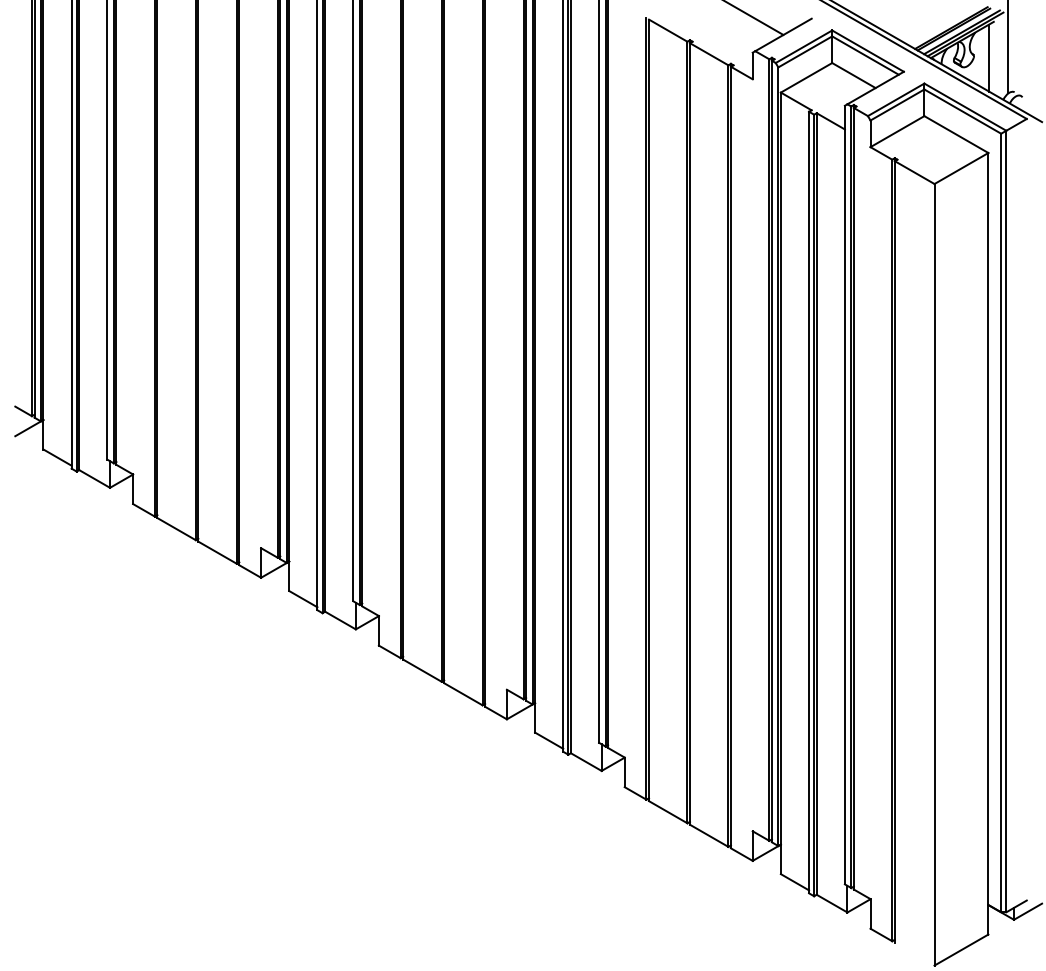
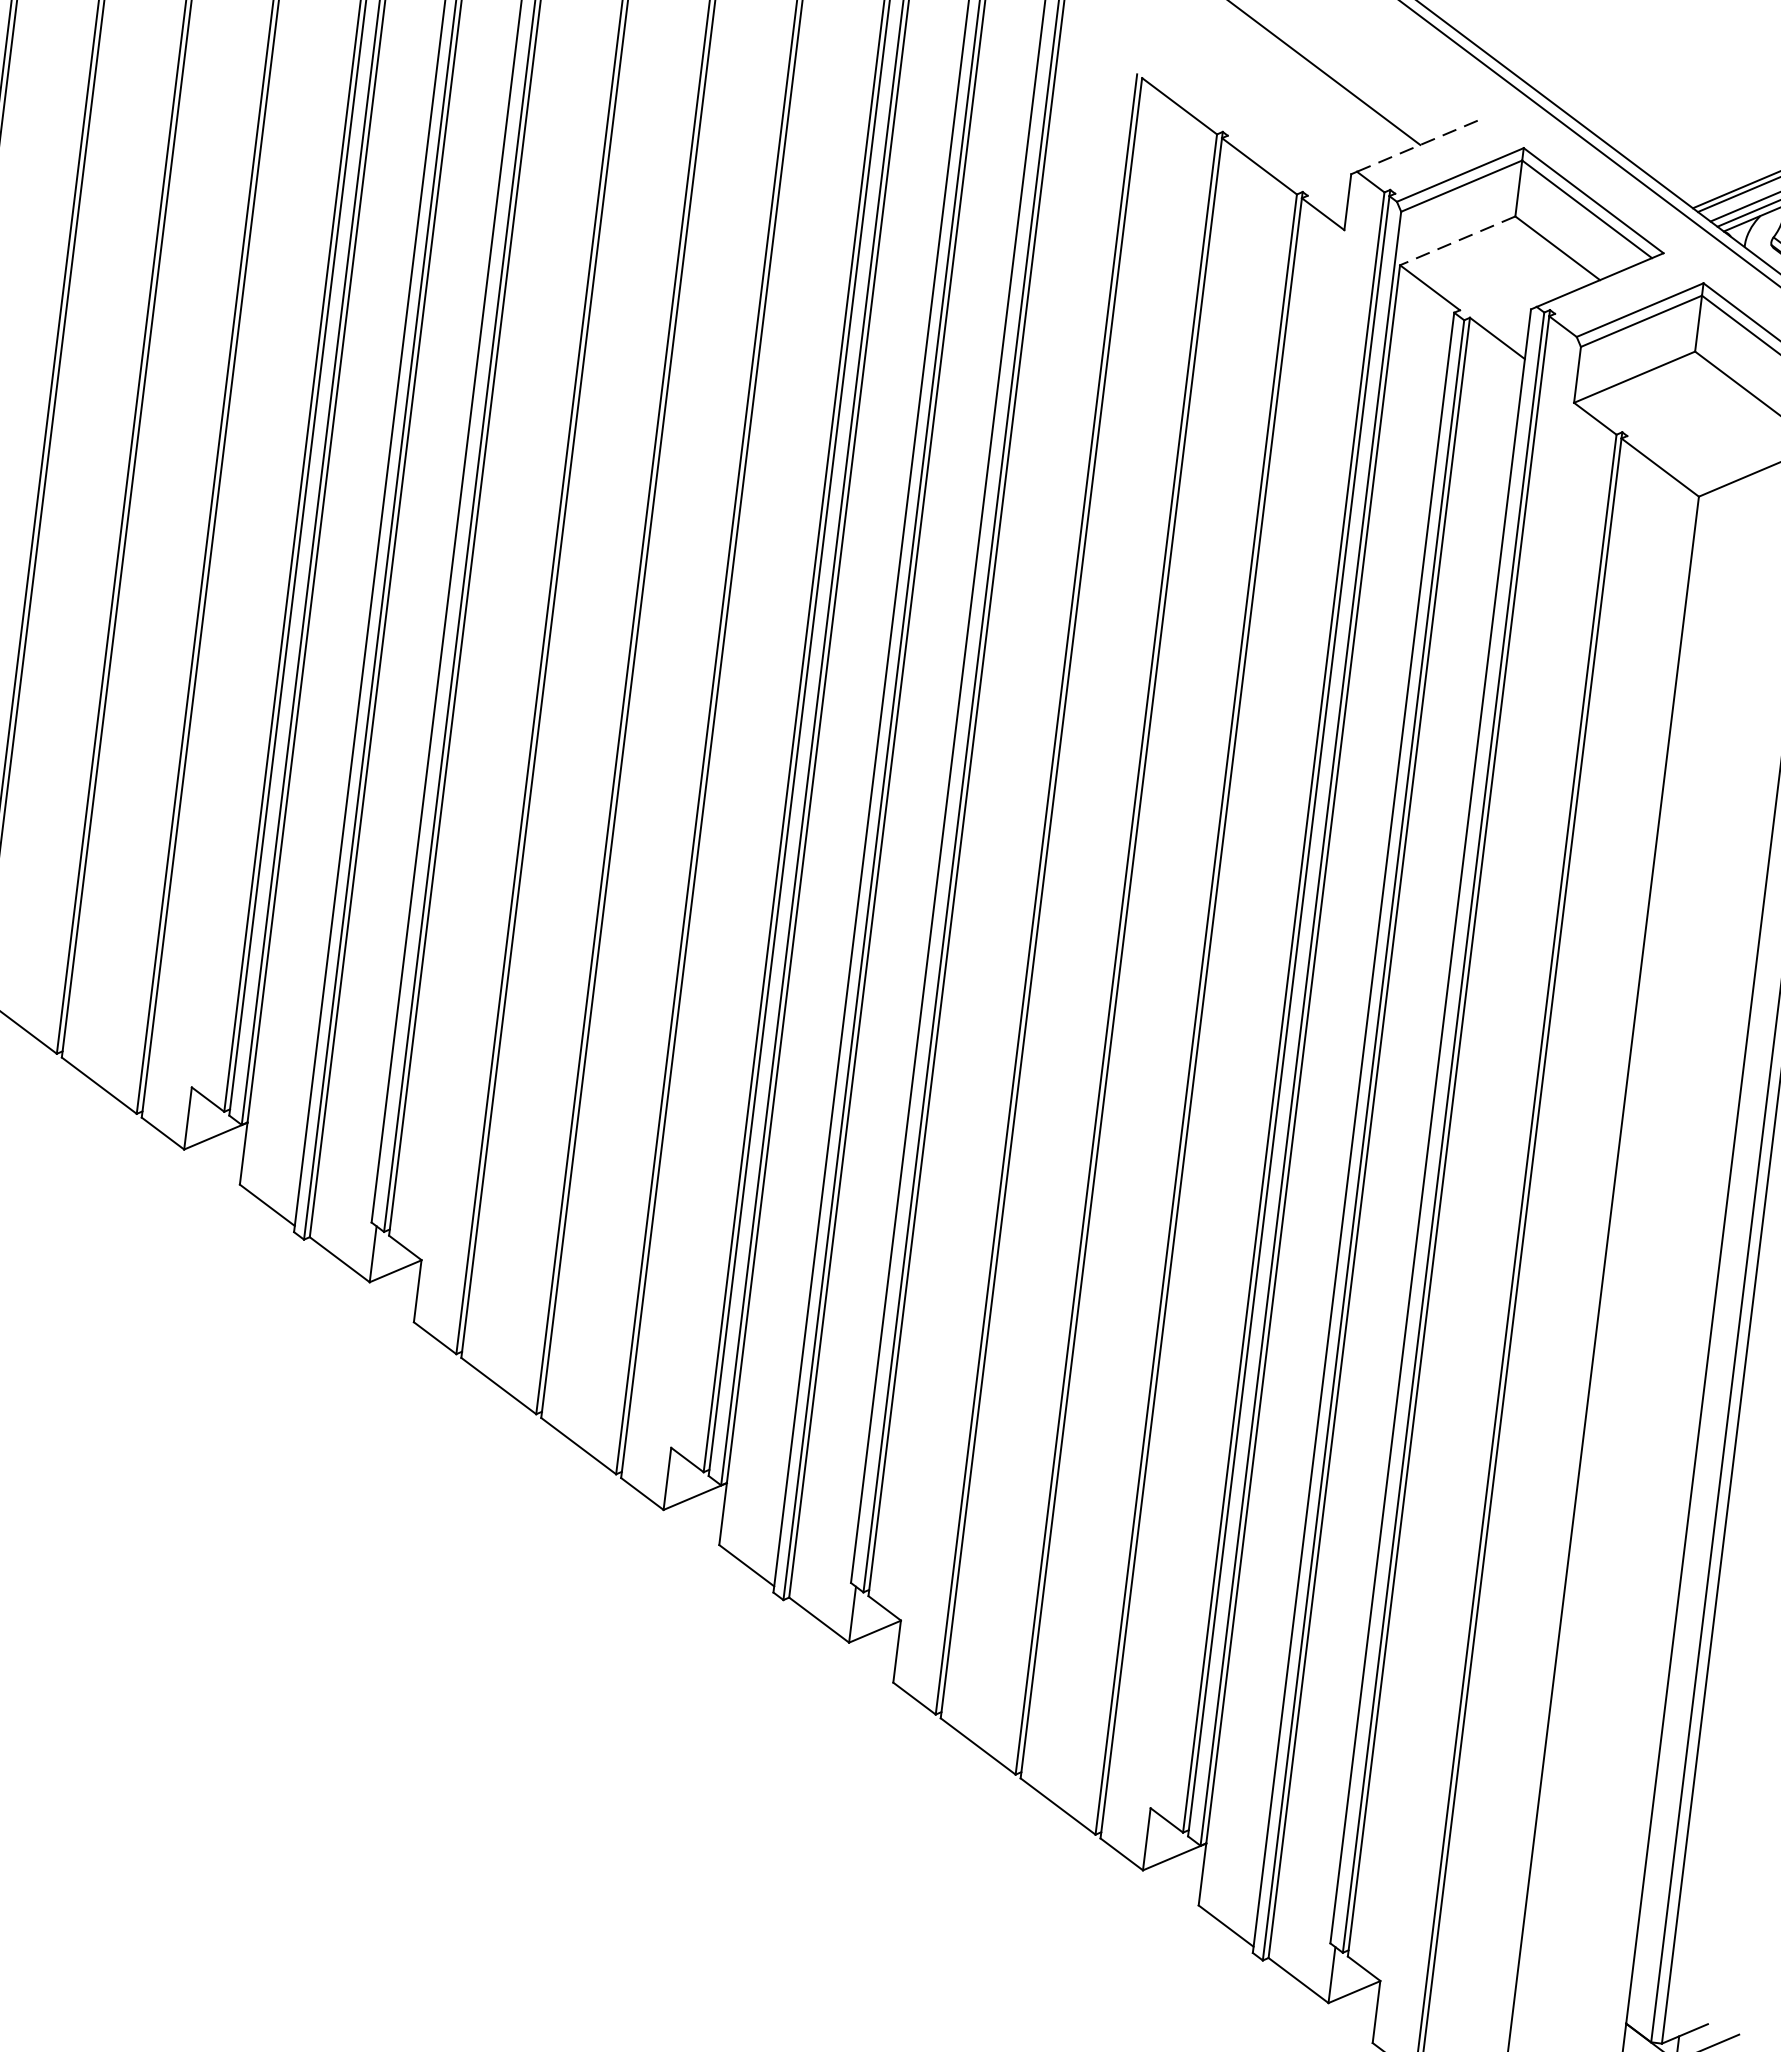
line: (783, 34) -> (1420, 143), solid -> dashed
line: (806, 77) -> (1457, 240), solid -> dashed

